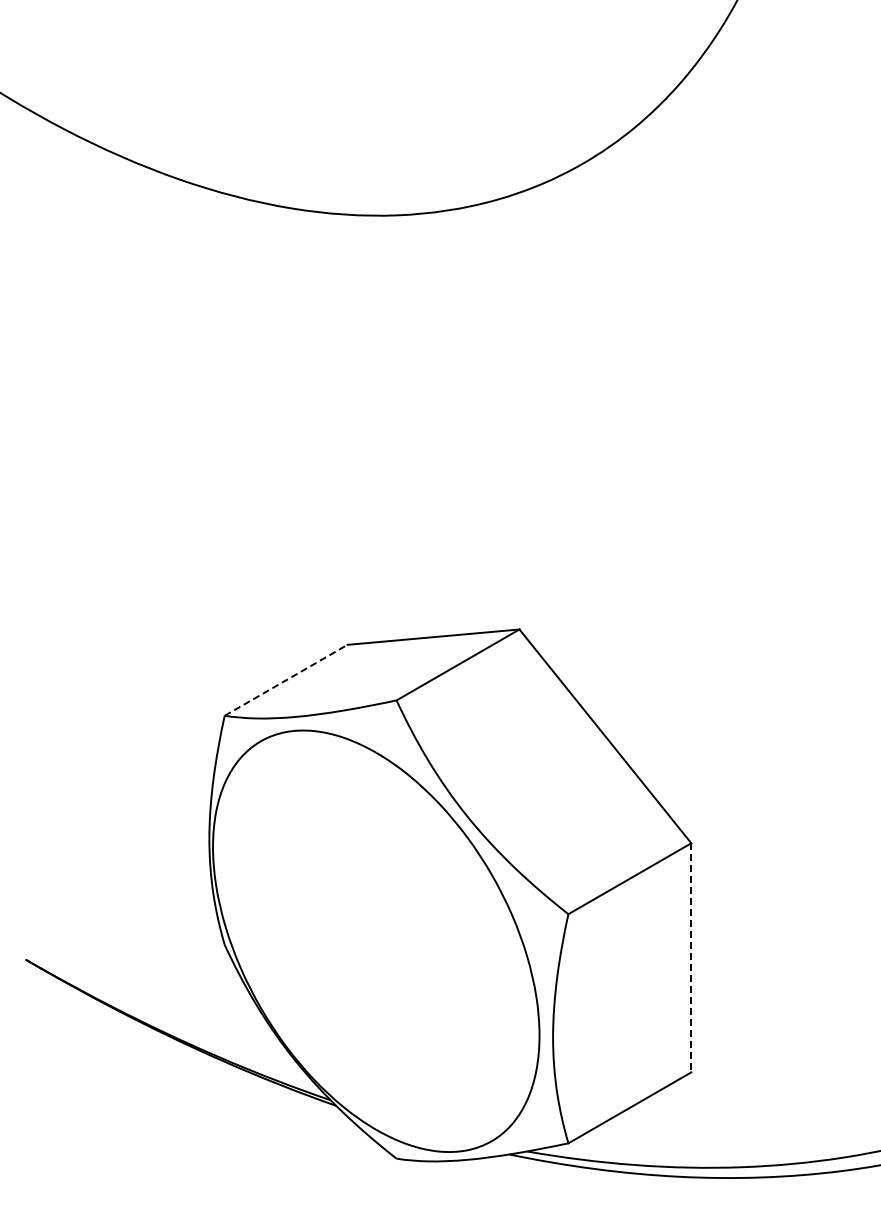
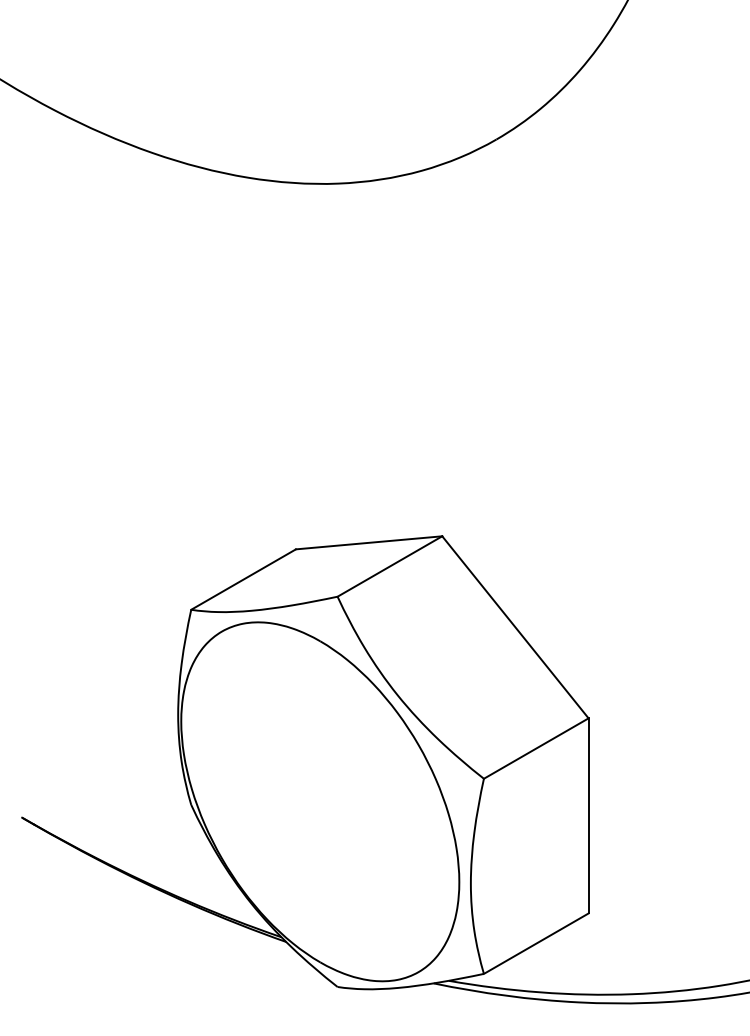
line: (286, 680) -> (243, 579), dashed -> solid
line: (691, 957) -> (588, 815), dashed -> solid

